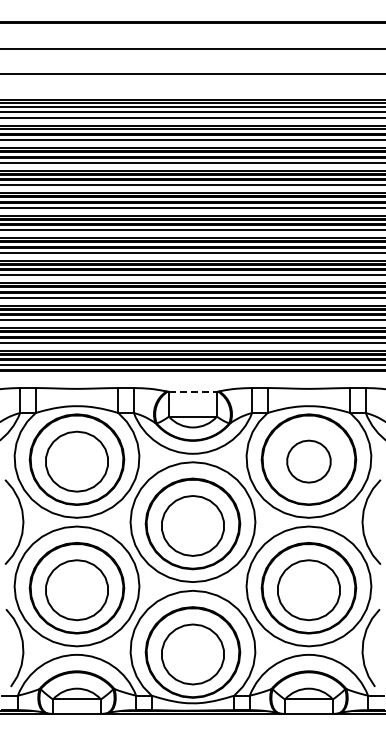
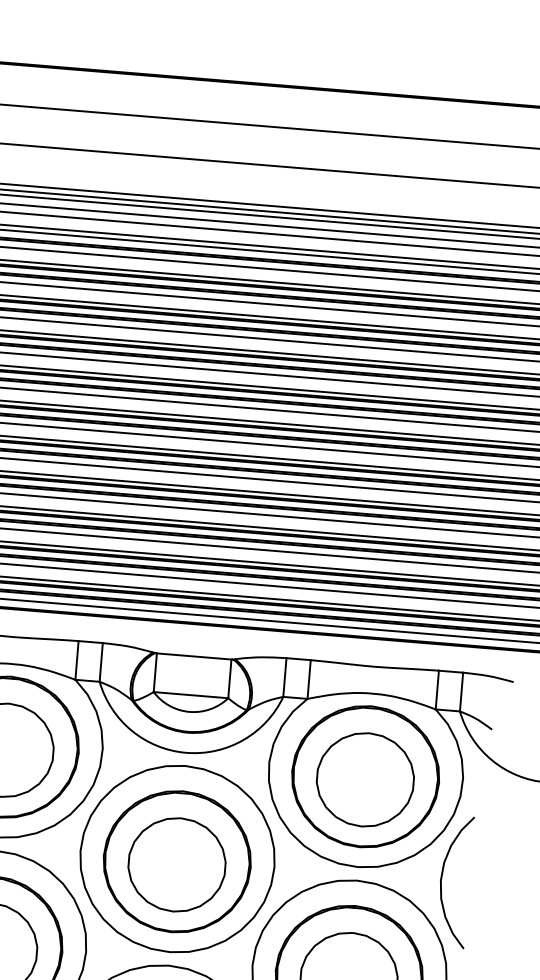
line: (192, 391) -> (193, 655), dashed -> solid
part: (308, 461) -> (364, 779), size x1.43

